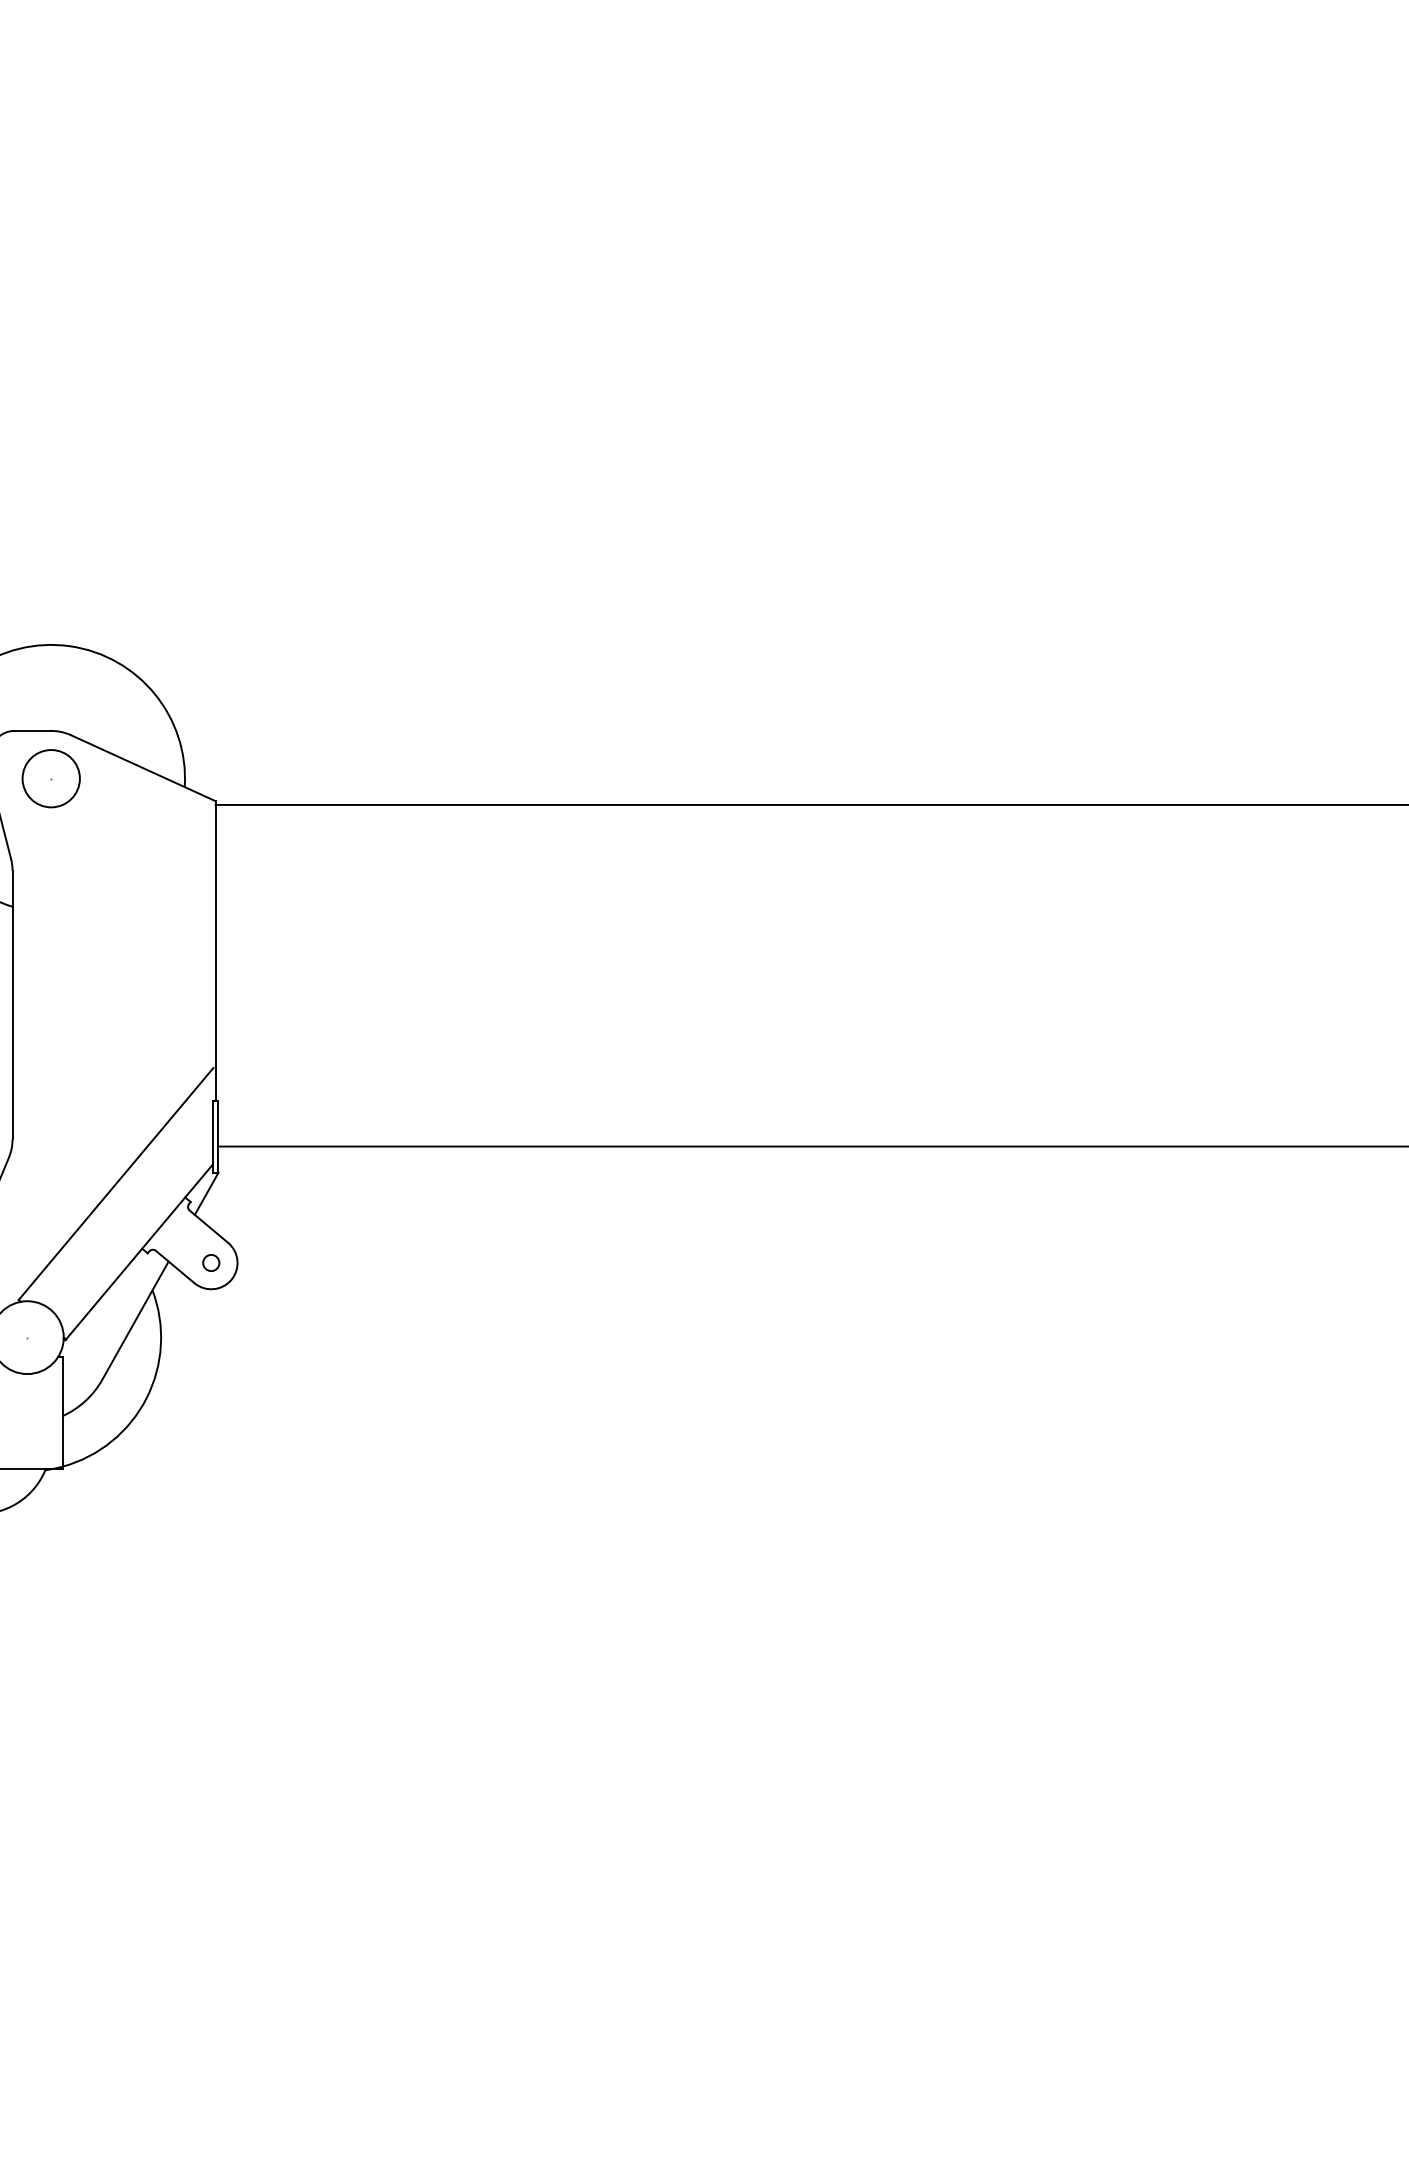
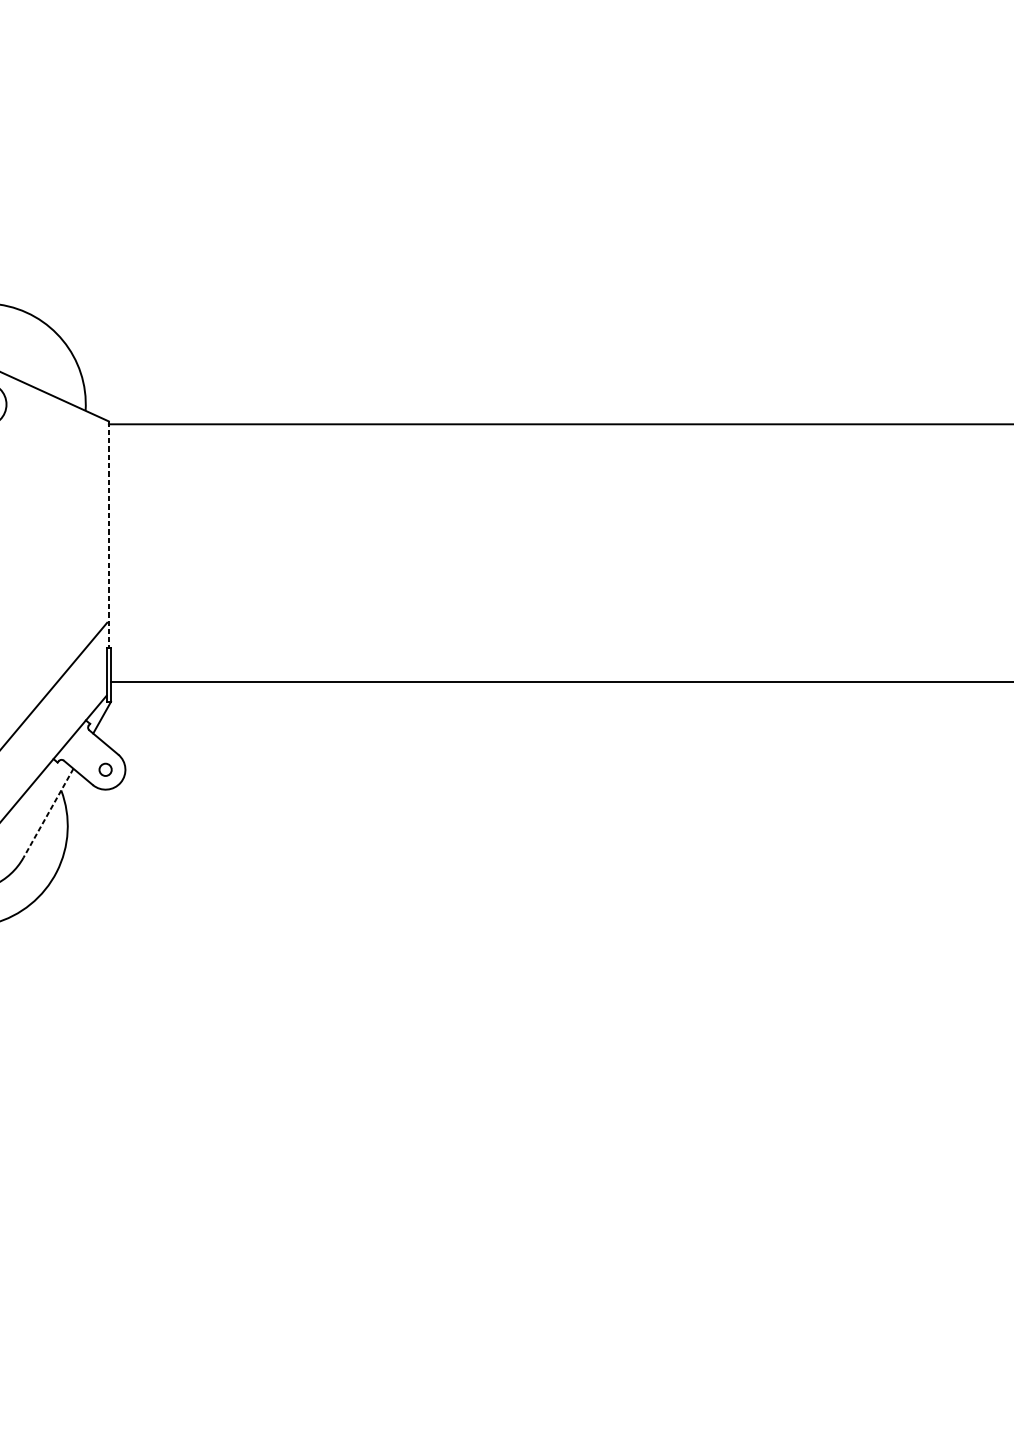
line: (215, 951) -> (108, 534), solid -> dashed
line: (135, 1320) -> (48, 813), solid -> dashed

